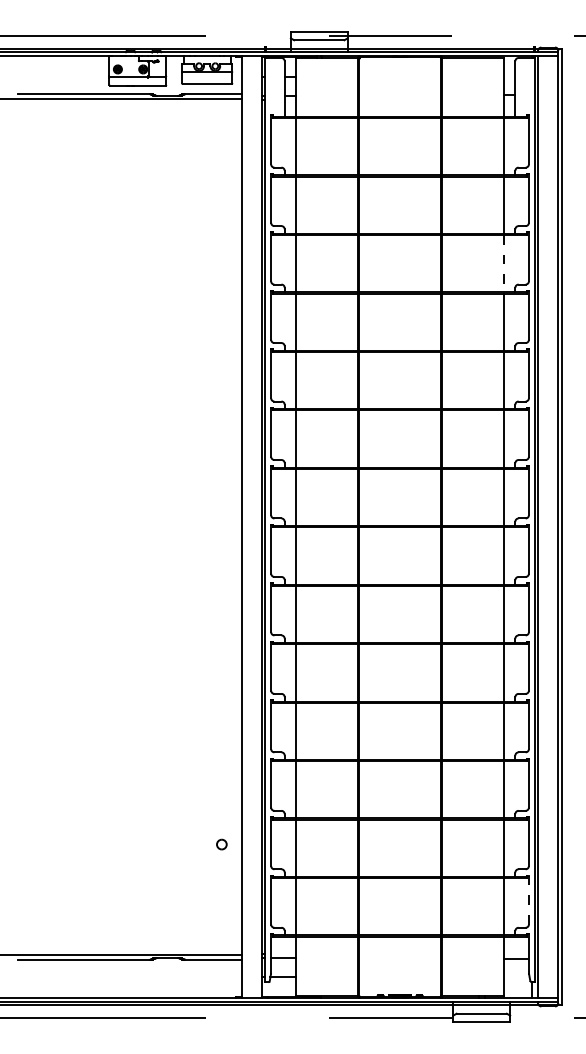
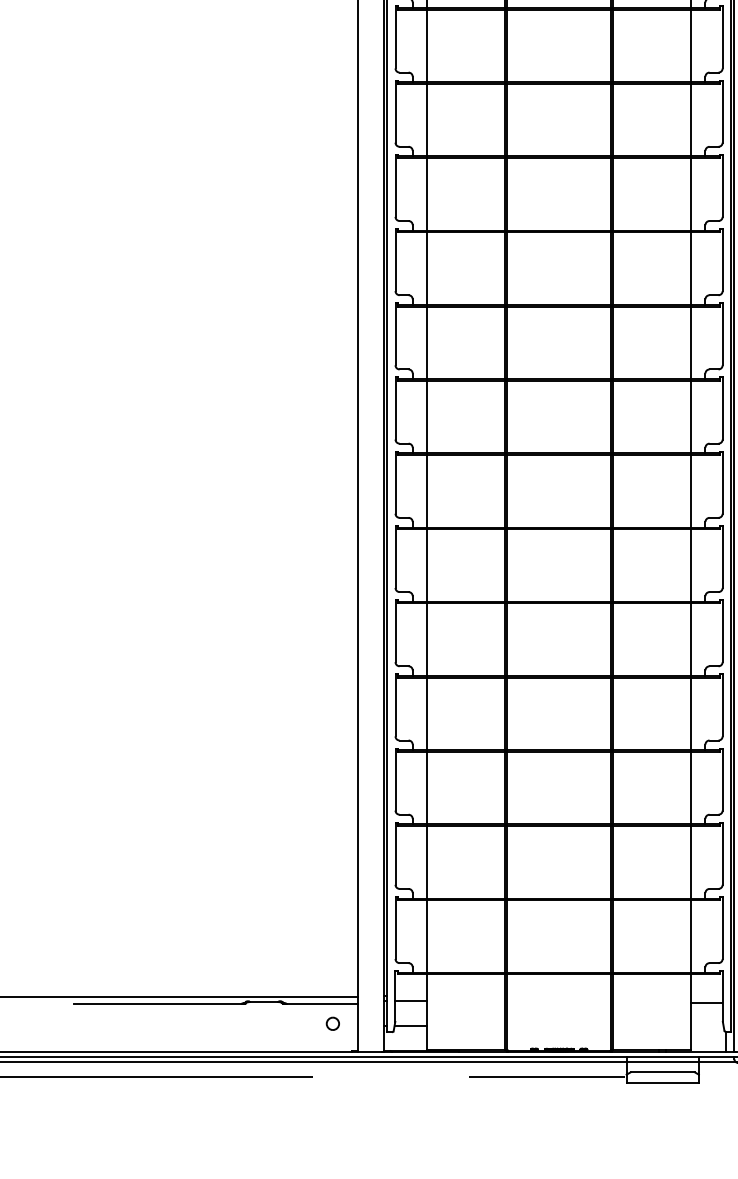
line: (503, 263) -> (690, 120), dashed -> solid
part: (221, 844) -> (332, 1023), moved
line: (528, 899) -> (722, 927), dashed -> solid

